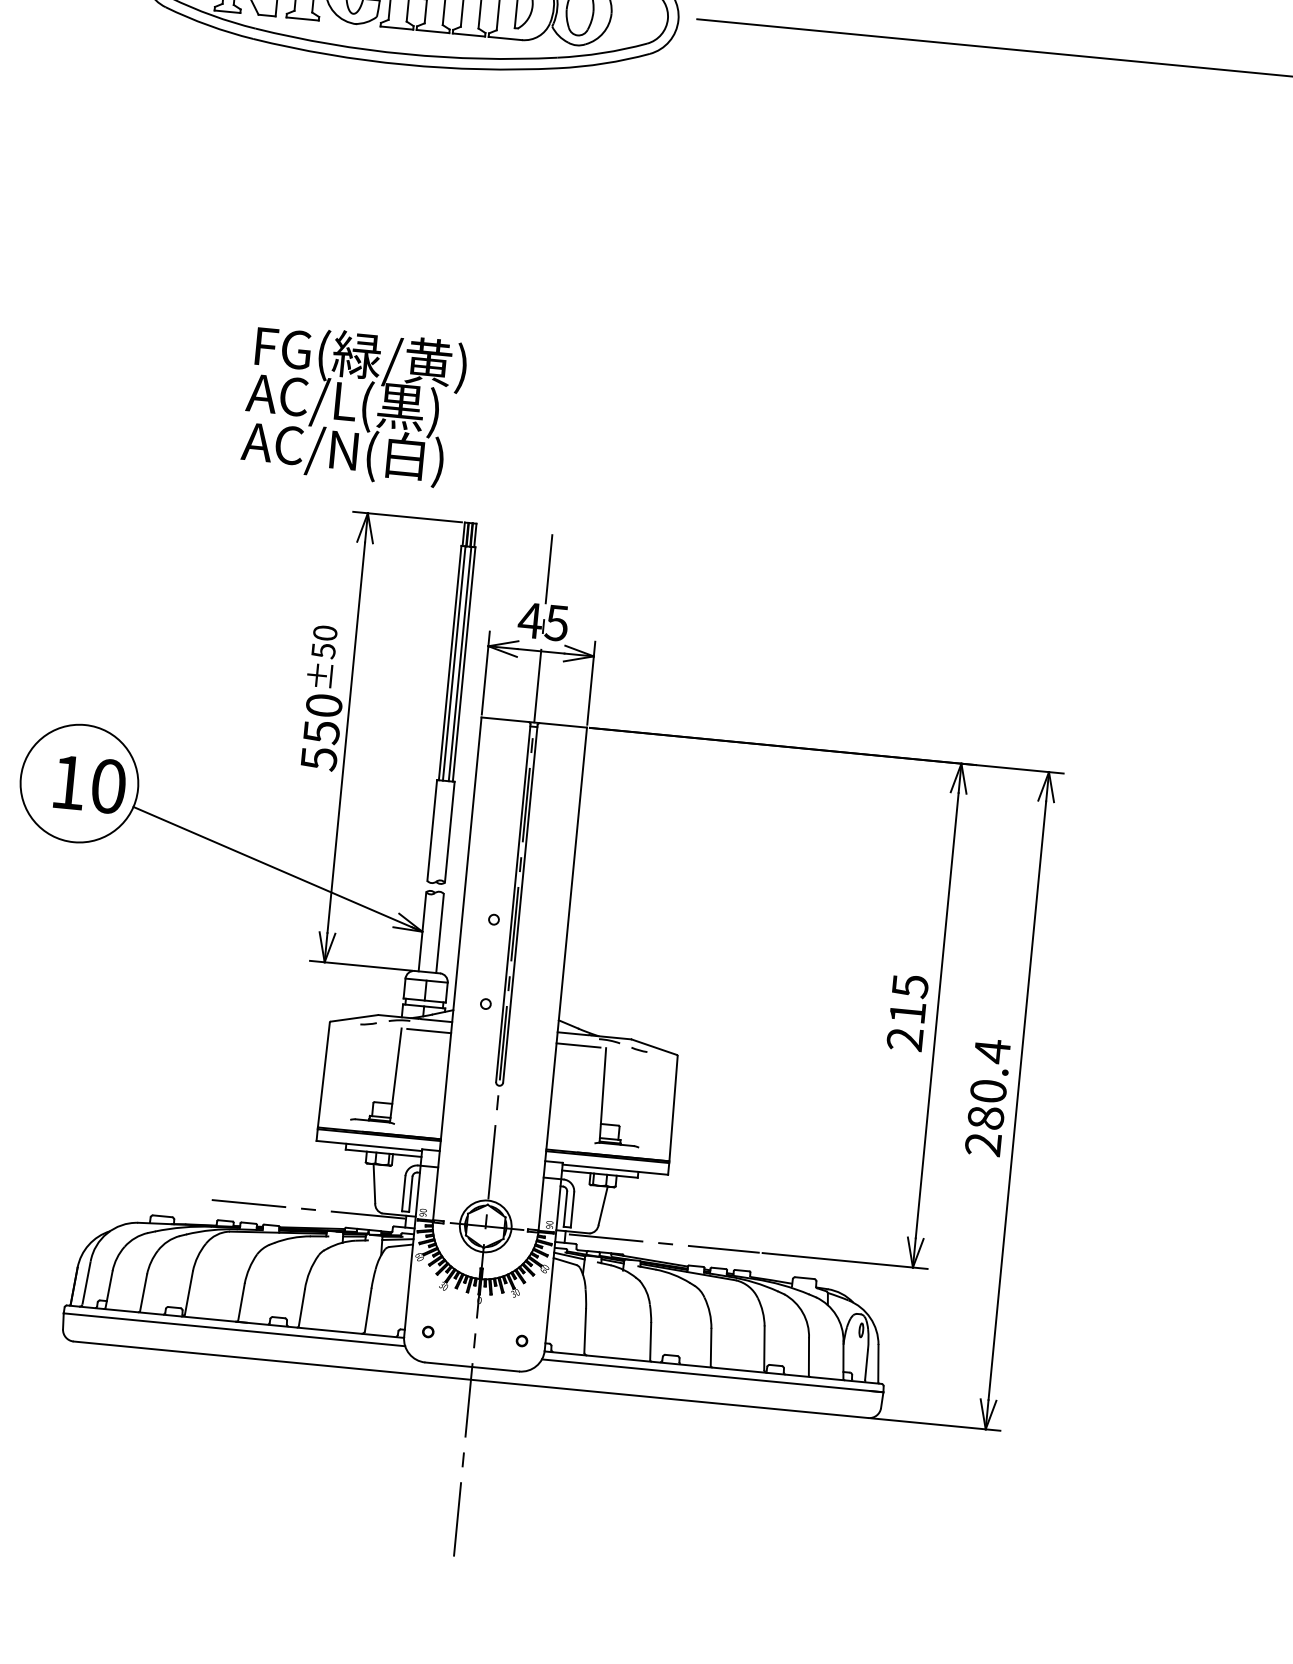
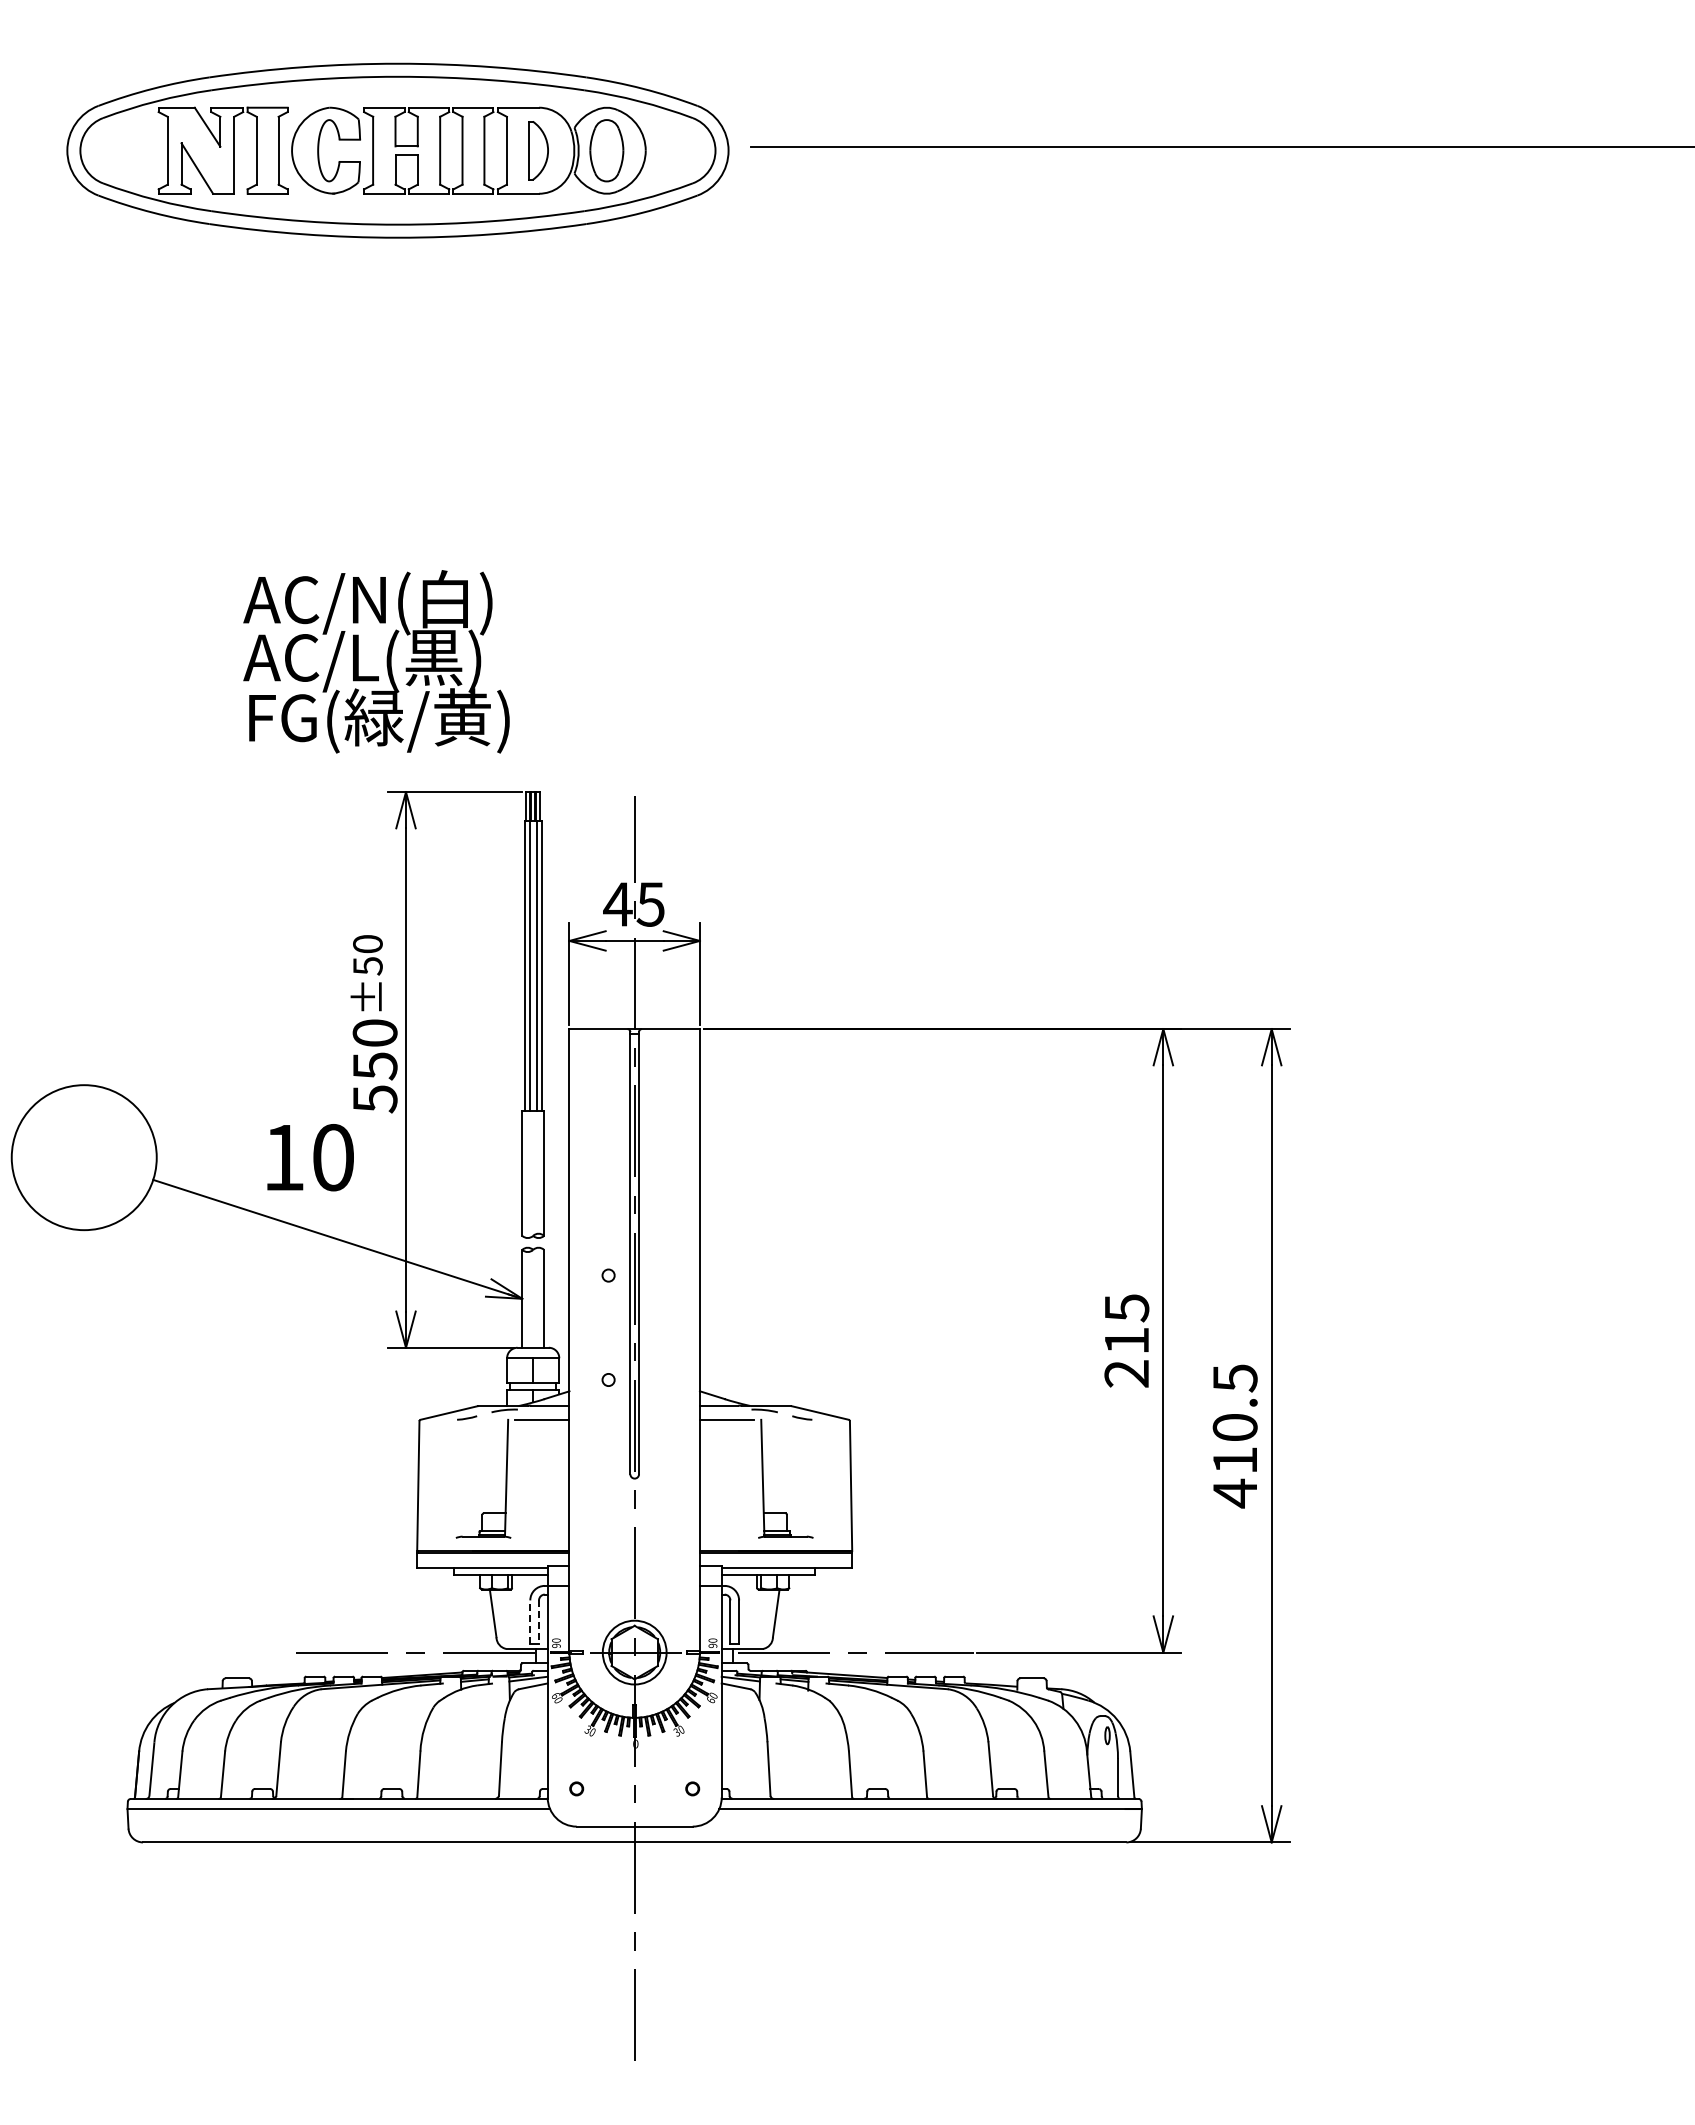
text: (358, 357) -> (376, 602), FG(緑/黄) -> AC/N(白)
text: (349, 453) -> (376, 720), AC/N(白) -> FG(緑/黄)
text: (90, 784) -> (310, 1157), moved
text: (987, 1097) -> (1234, 1435), 280.4 -> 410.5
line: (403, 1193) -> (530, 1622), solid -> dashed
line: (411, 1194) -> (539, 1622), solid -> dashed

